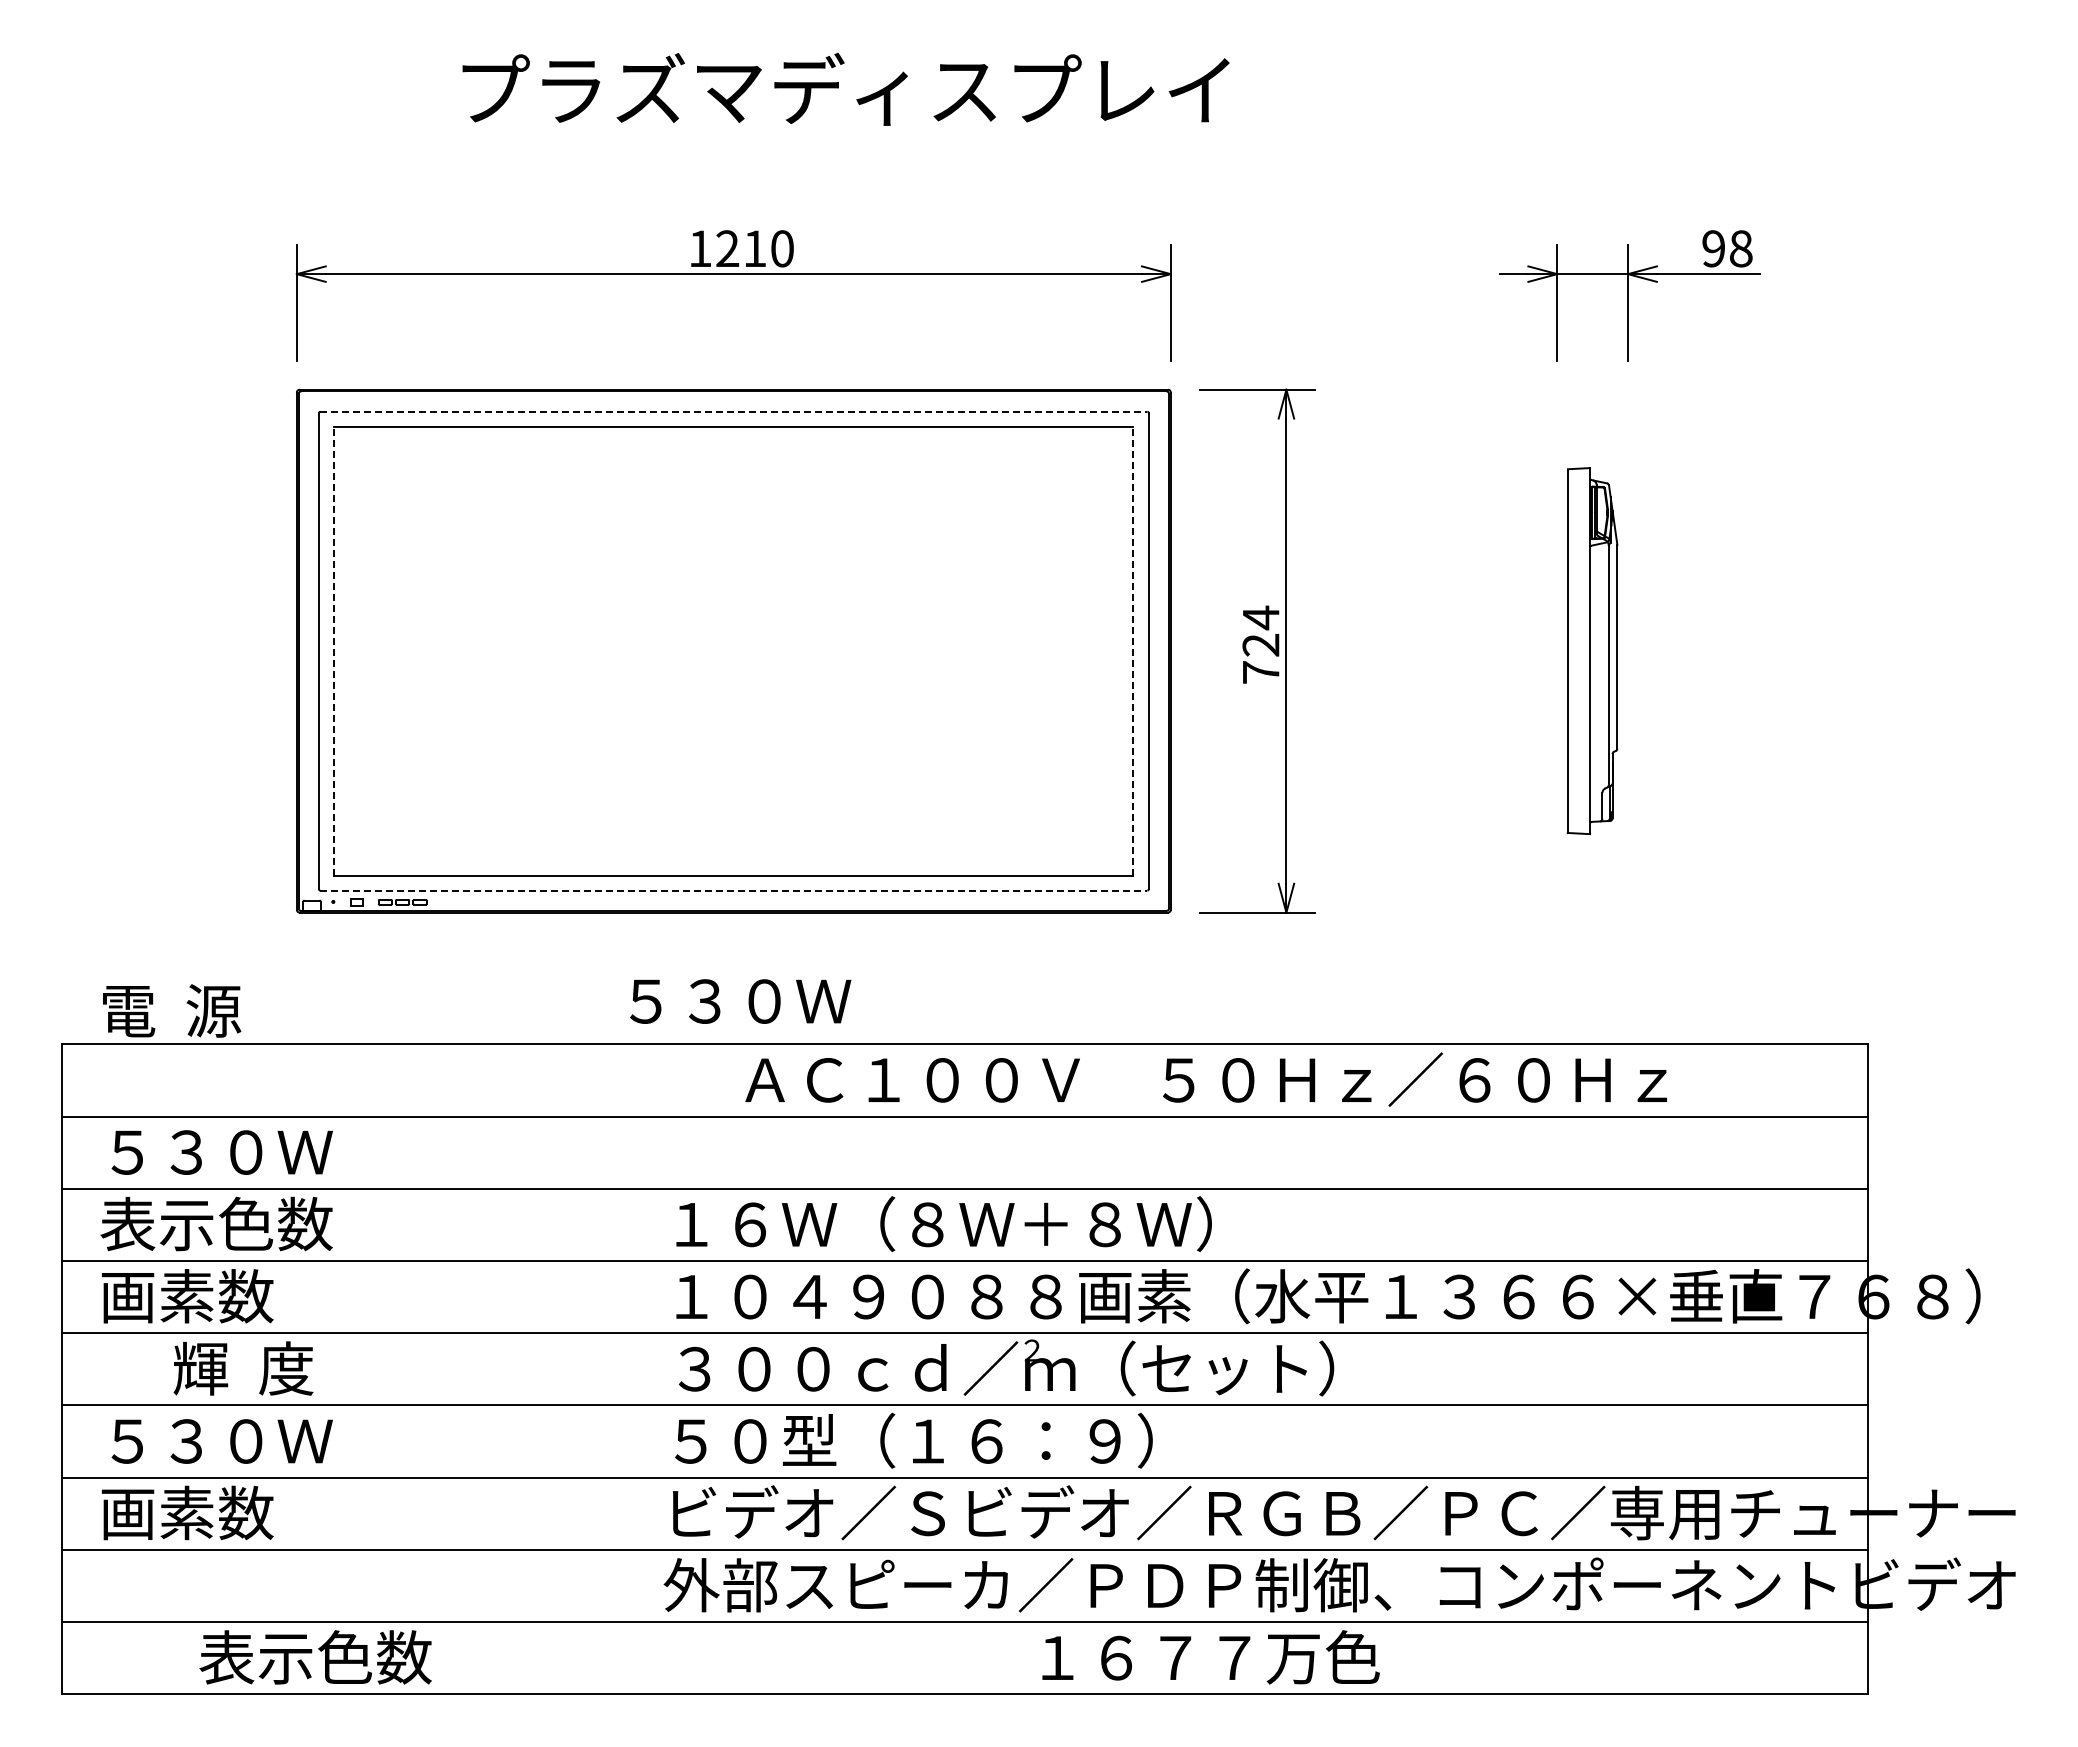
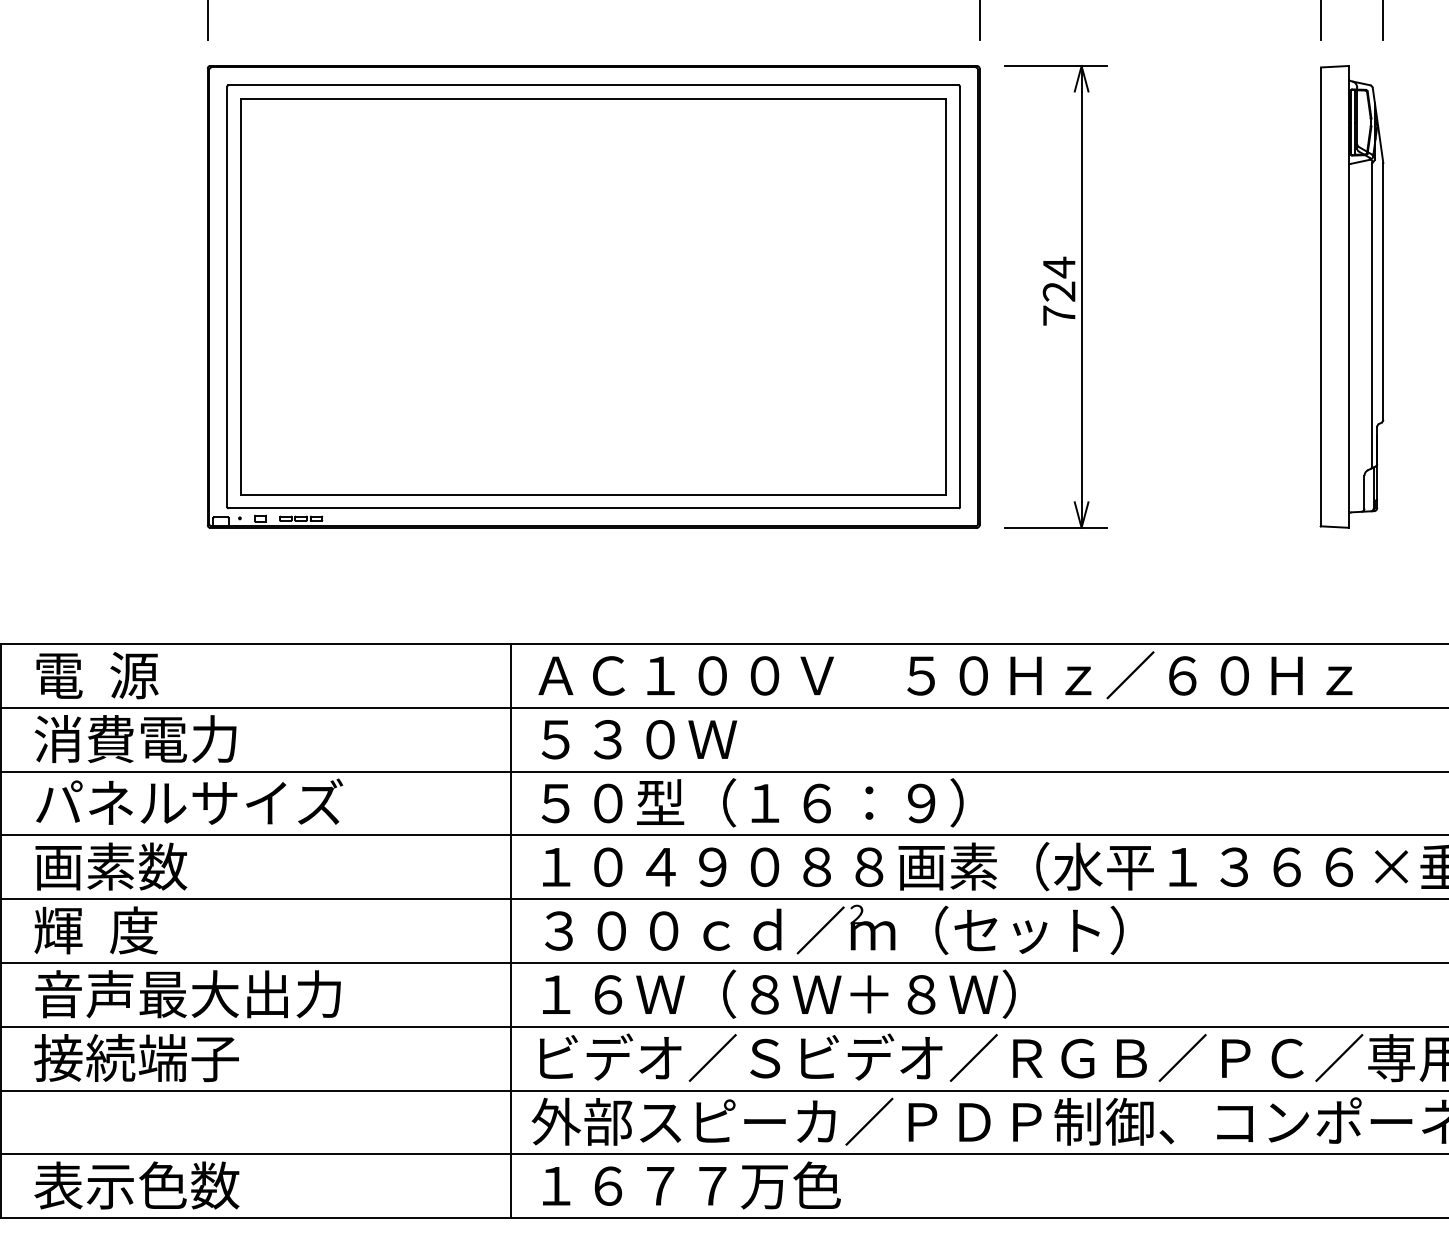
line: (733, 411) -> (593, 85), dashed -> solid
part: (1592, 650) -> (1351, 296), size x1.43
line: (334, 651) -> (240, 297), dashed -> solid
line: (1133, 651) -> (946, 297), dashed -> solid
line: (733, 890) -> (593, 508), dashed -> solid
text: (740, 1001) -> (639, 739), moved
text: (172, 1010) -> (97, 675), moved
text: (1205, 1079) -> (944, 675), moved
text: (216, 1151) -> (136, 738), ５３０Ｗ -> 消費電力
text: (275, 1223) -> (188, 802), 表示色数 -> パネルサイズ
text: (943, 1223) -> (778, 802), １６Ｗ（８Ｗ＋８Ｗ） -> ５０型（１６：９）
text: (243, 1368) -> (96, 930), moved
line: (640, 1369) -> (511, 931), added
text: (274, 1440) -> (187, 993), ５３０Ｗ -> 音声最大出力
text: (943, 1440) -> (778, 993), ５０型（１６：９） -> １６Ｗ（８Ｗ＋８Ｗ）
text: (216, 1512) -> (136, 1057), 画素数 -> 接続端子
text: (315, 1657) -> (136, 1185), moved
text: (1210, 1657) -> (691, 1185), moved

